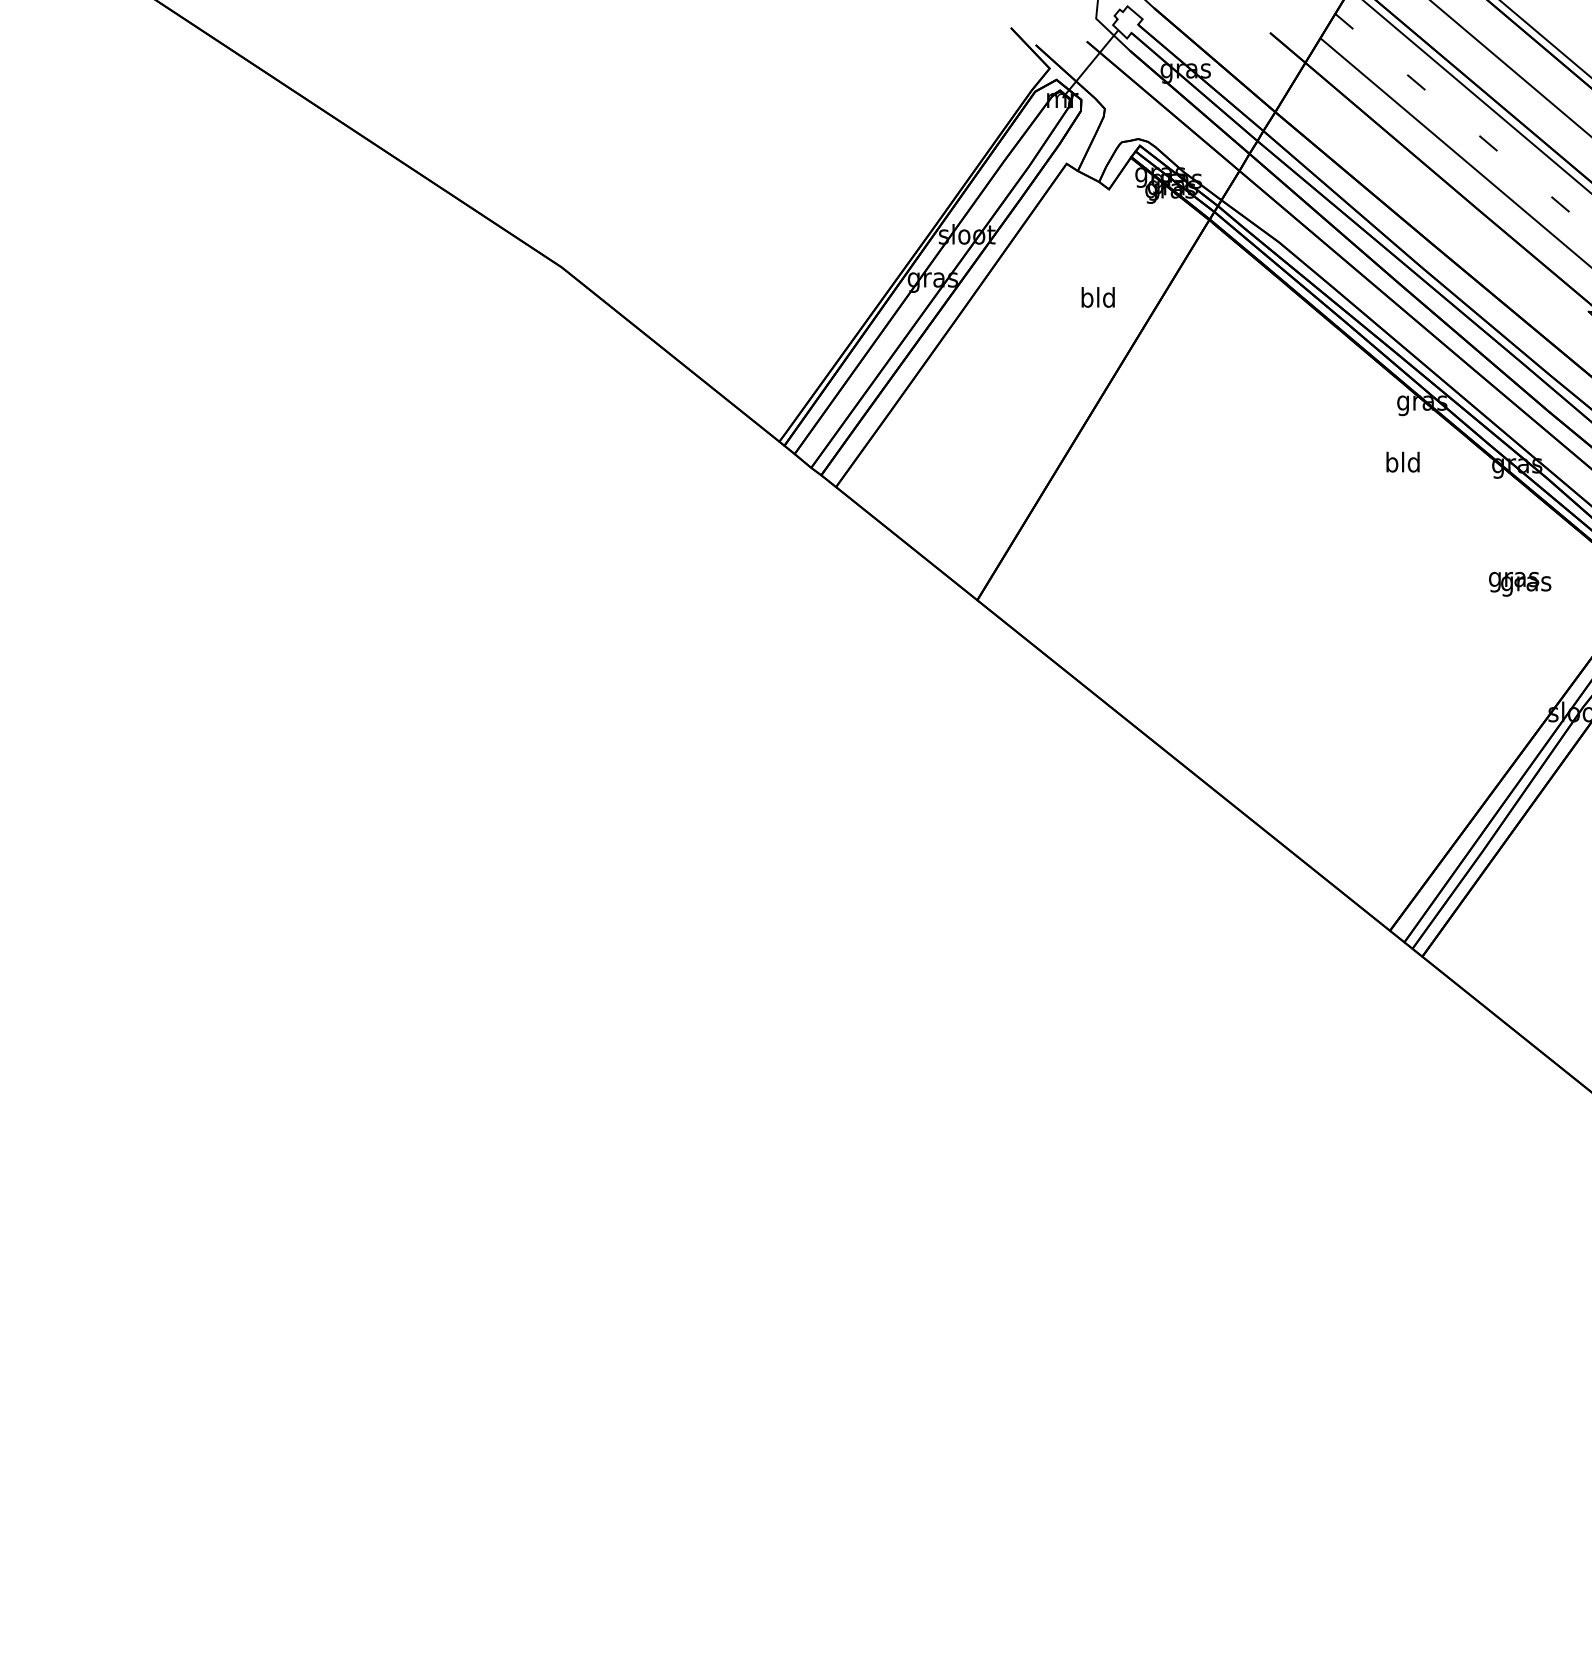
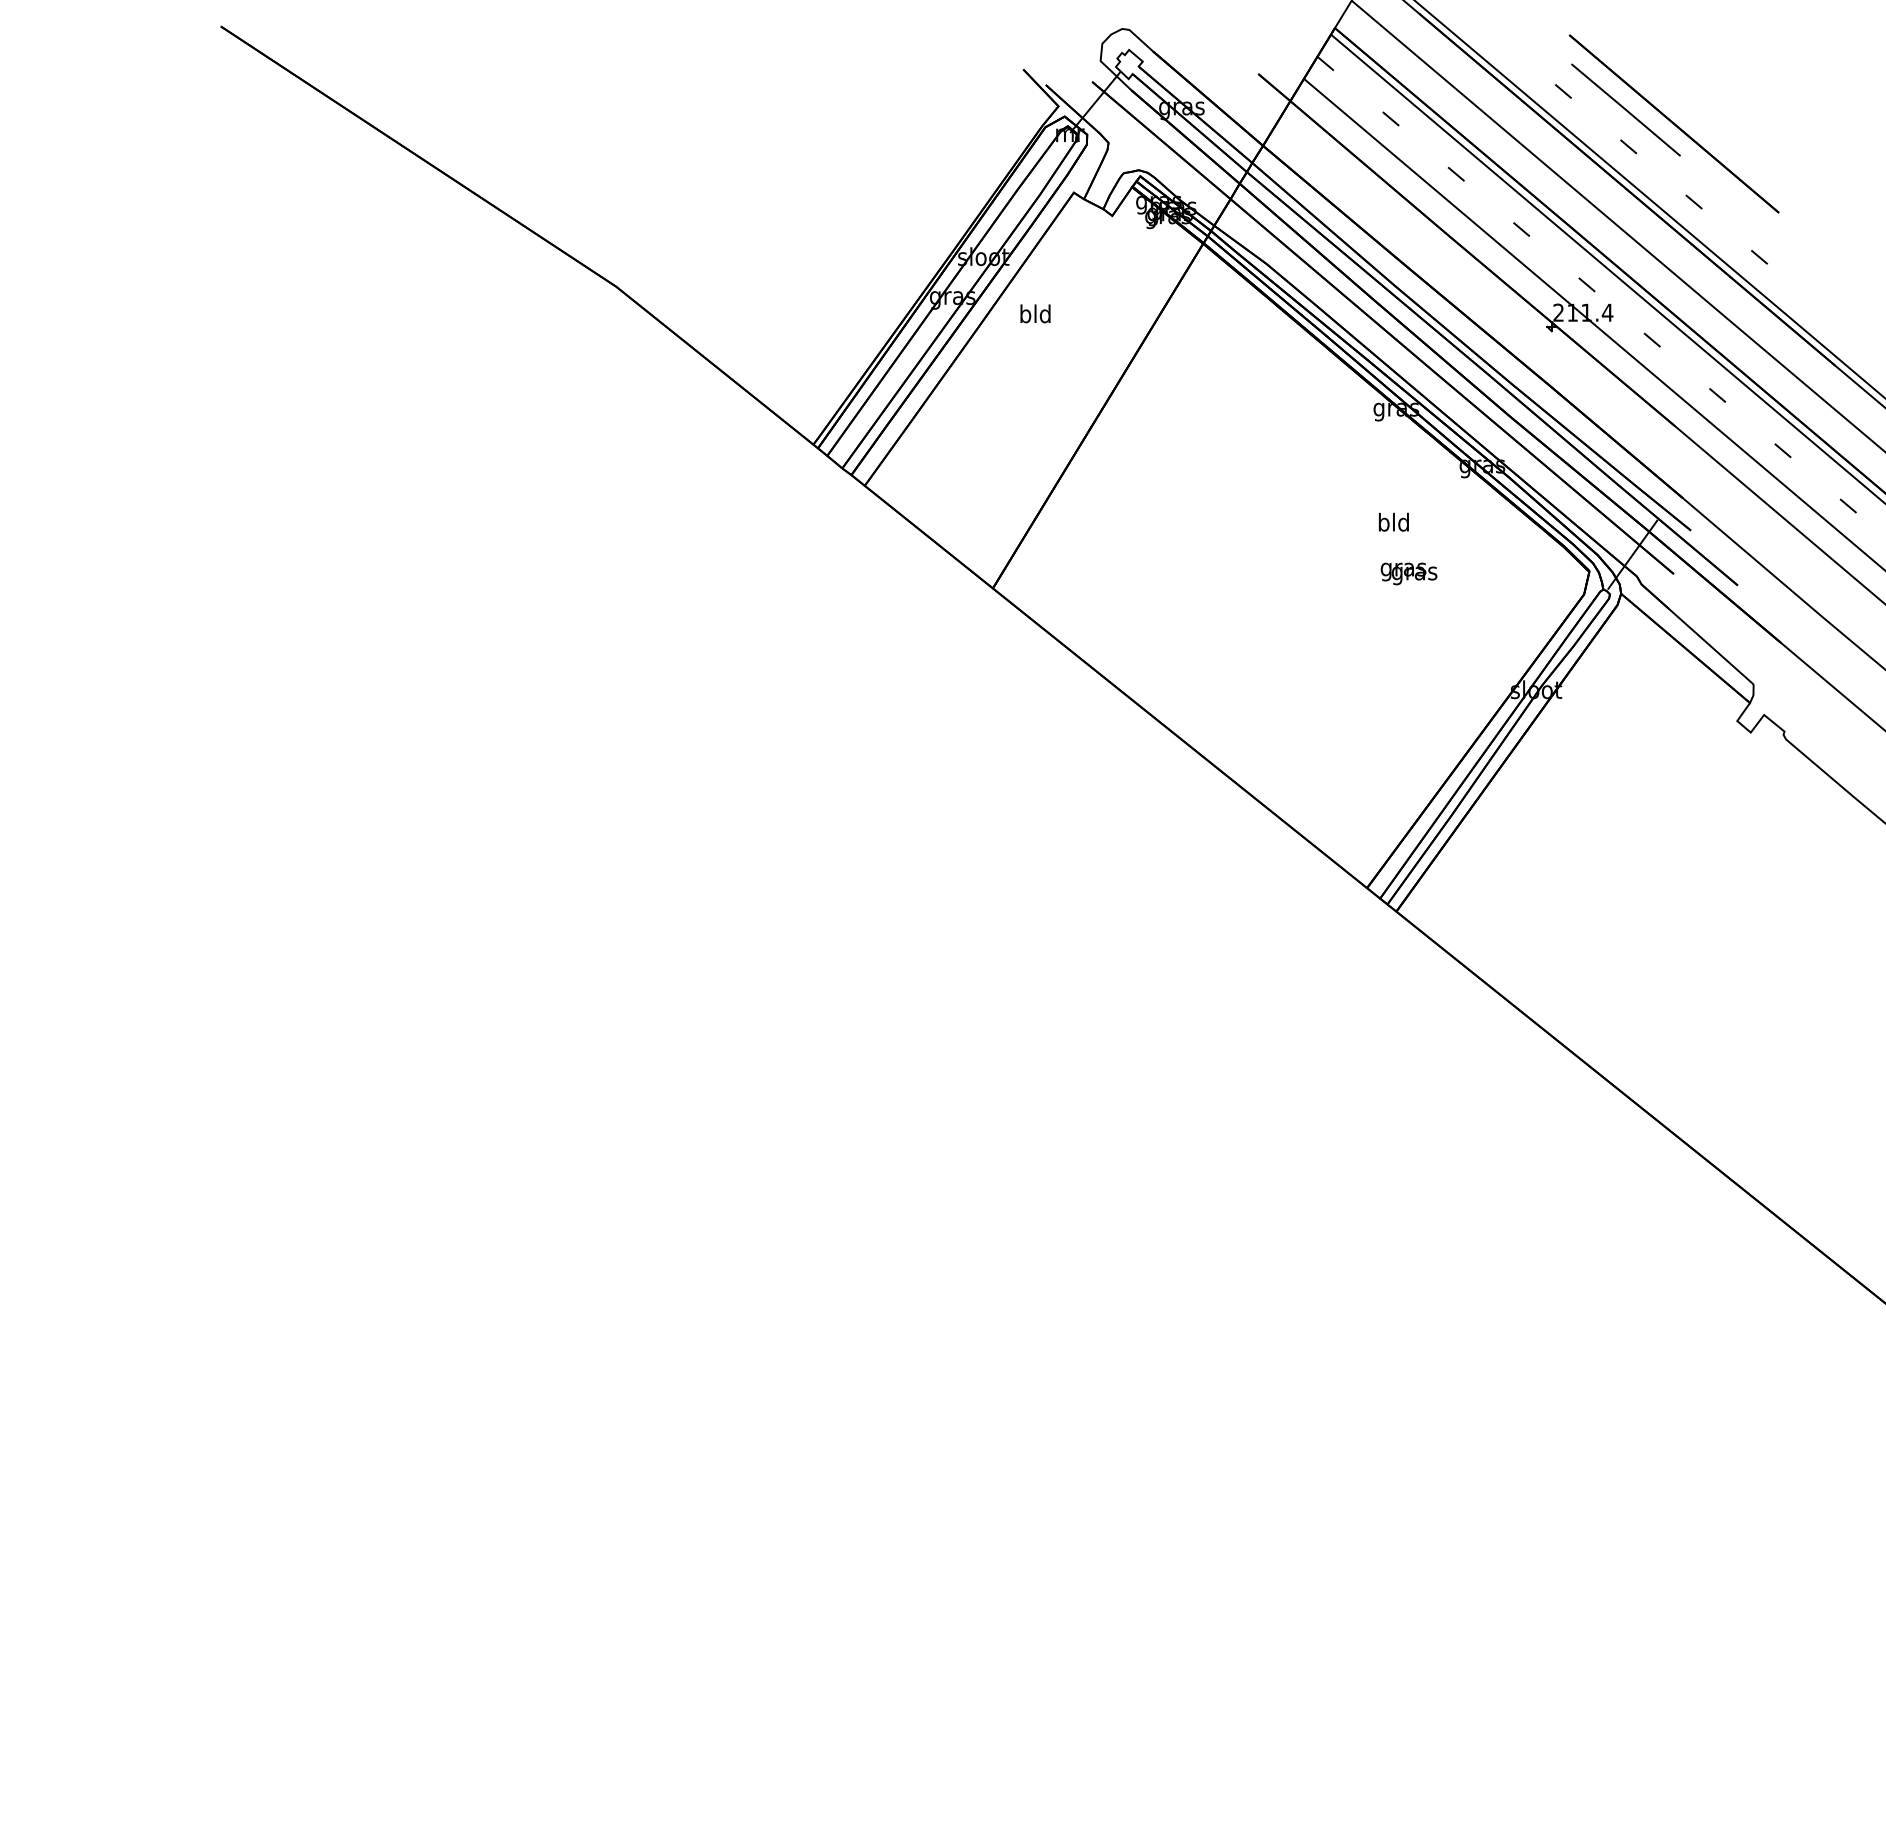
text: (1098, 297) -> (1035, 313), moved
text: (1402, 461) -> (1393, 521), moved
text: (1519, 583) -> (1408, 573), moved

